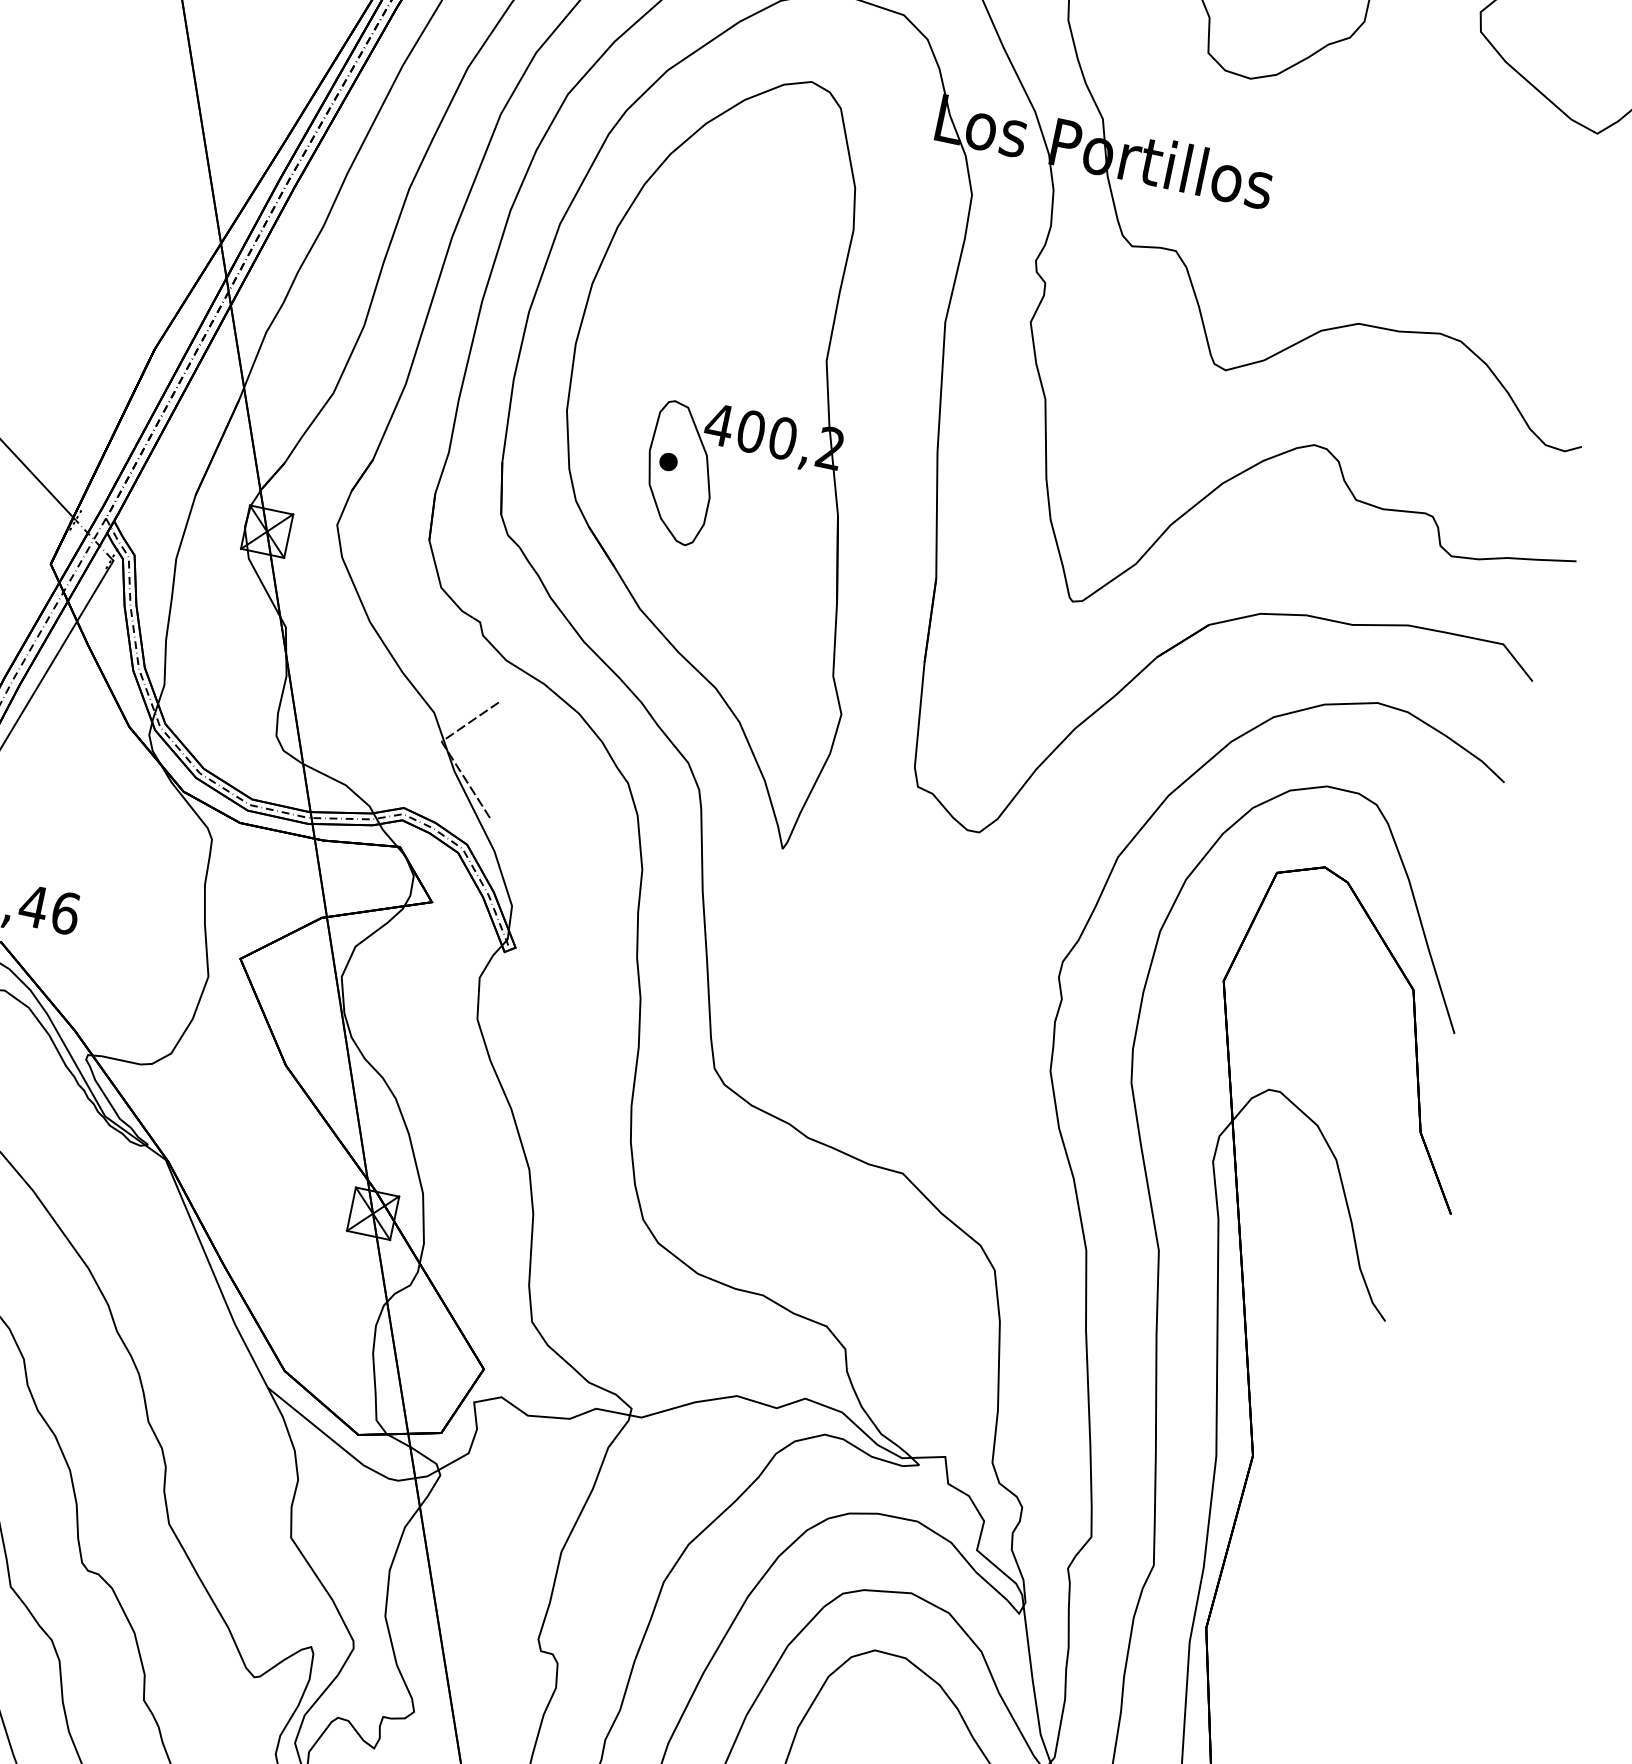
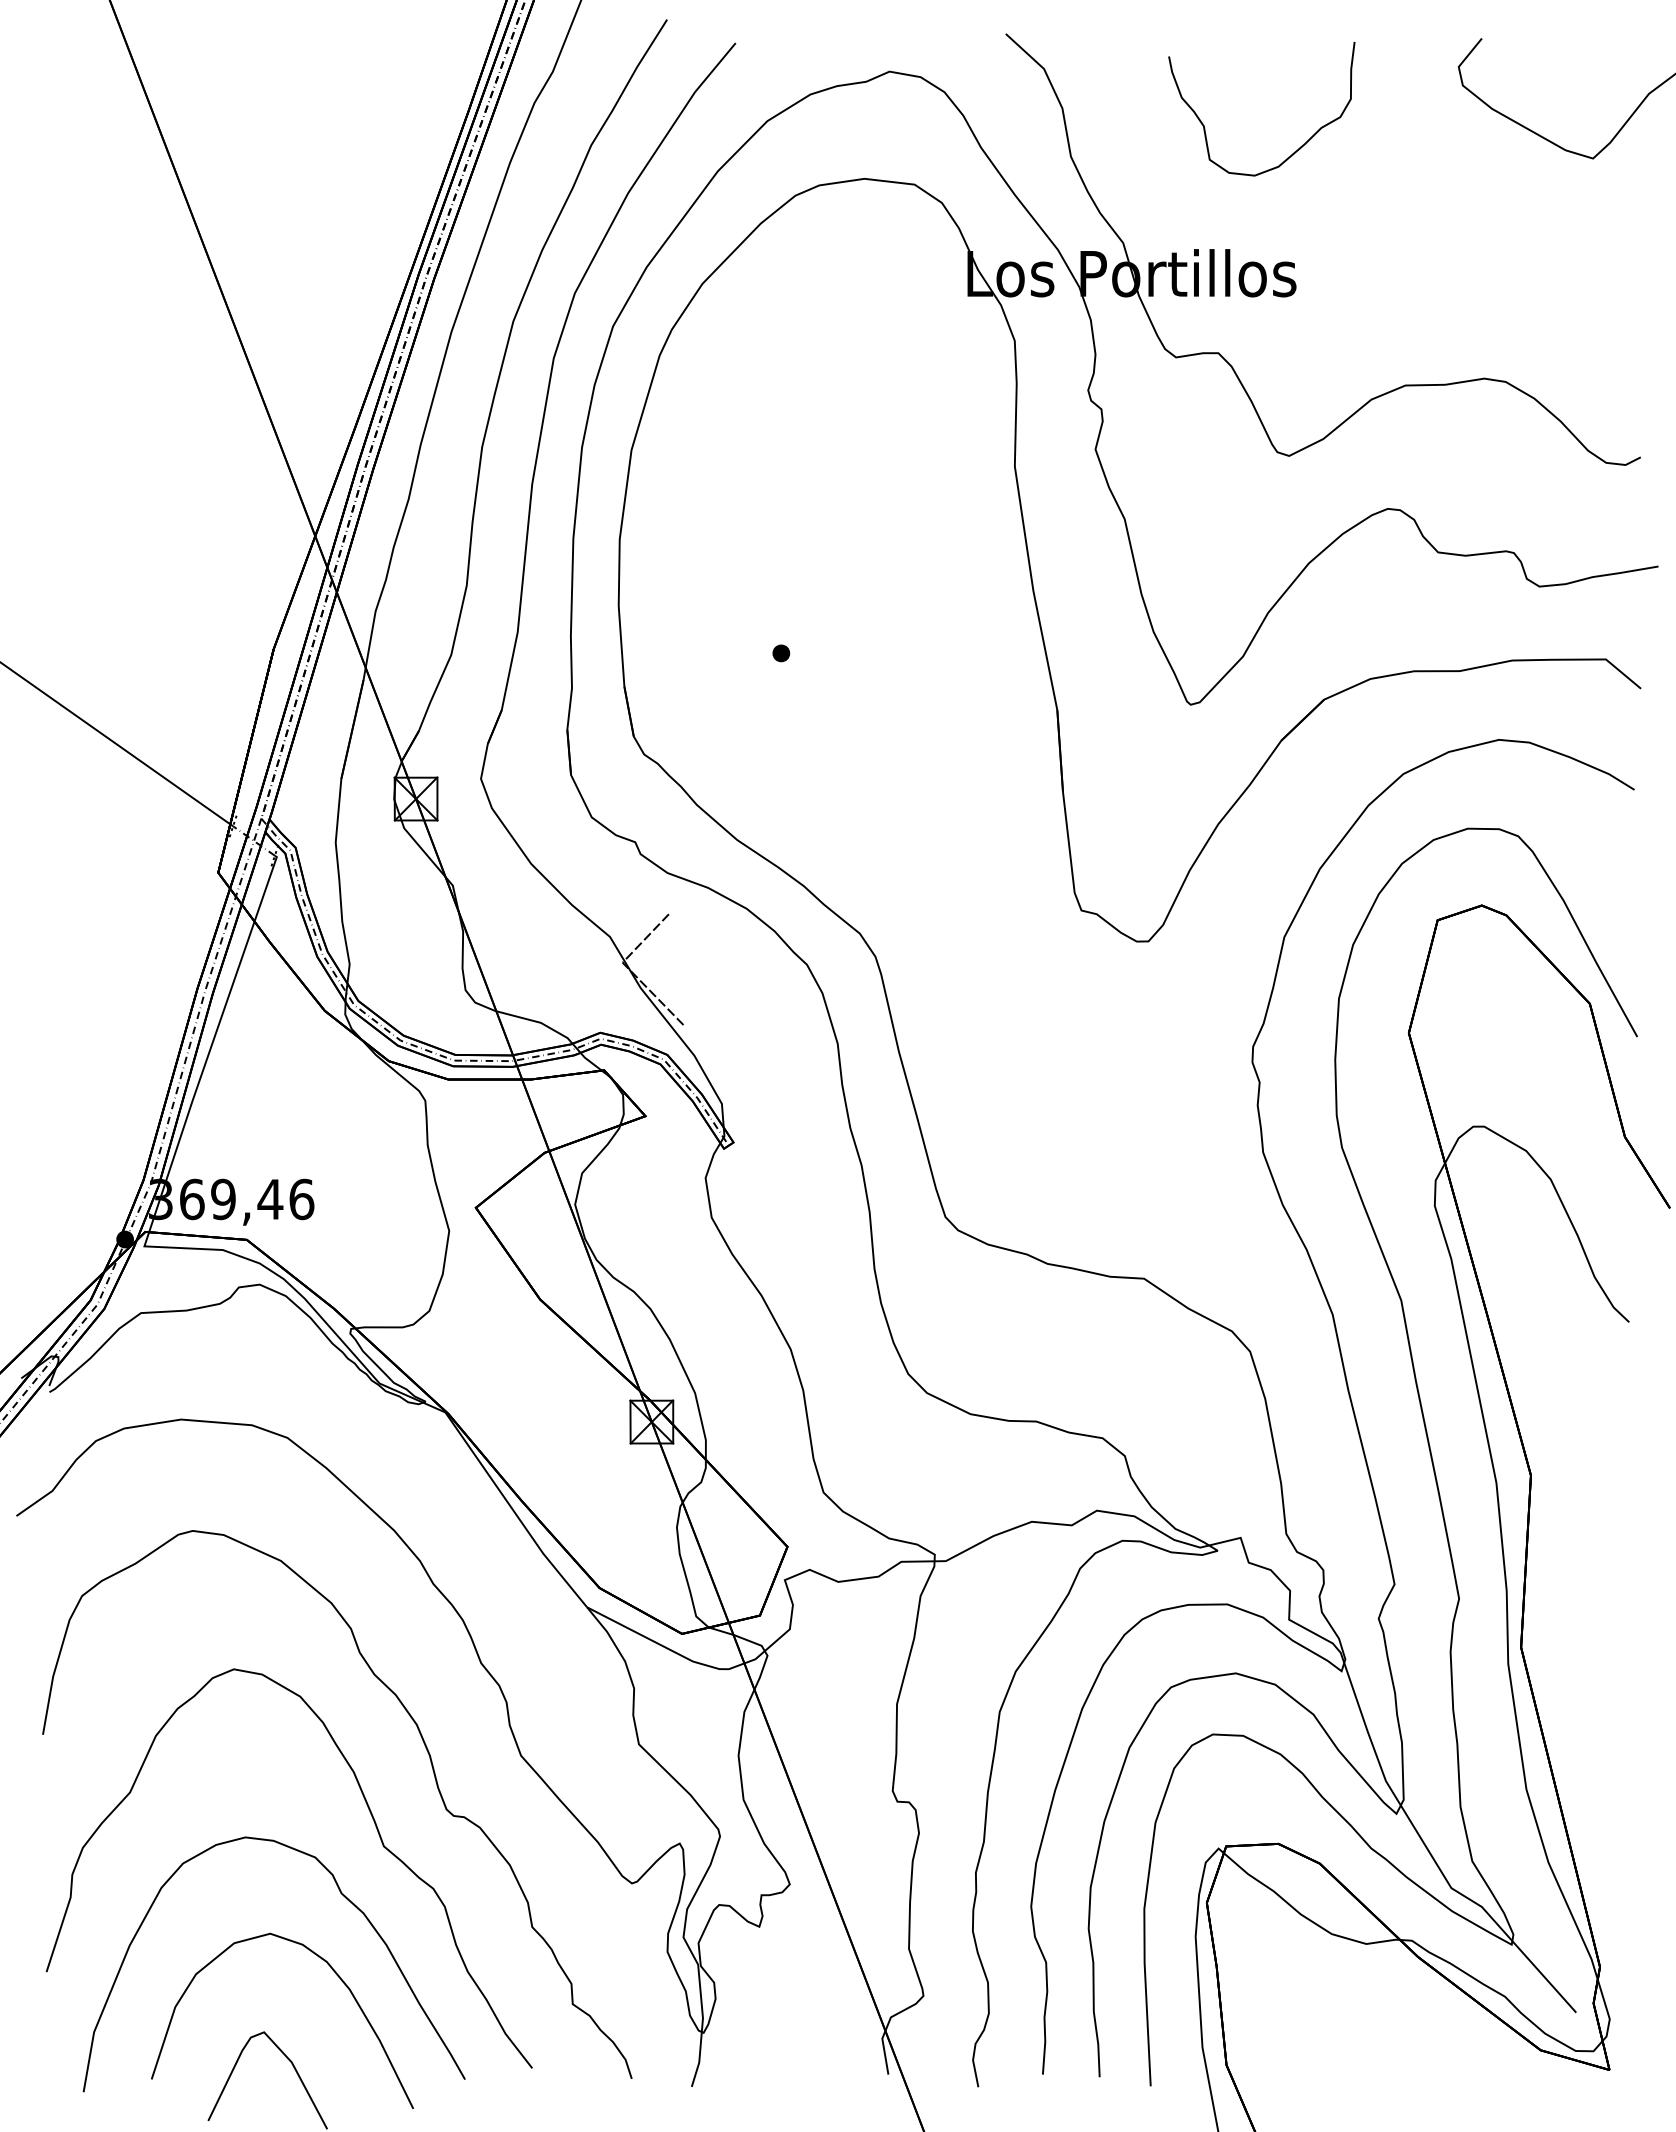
part: (725, 449) -> (832, 630), removed

